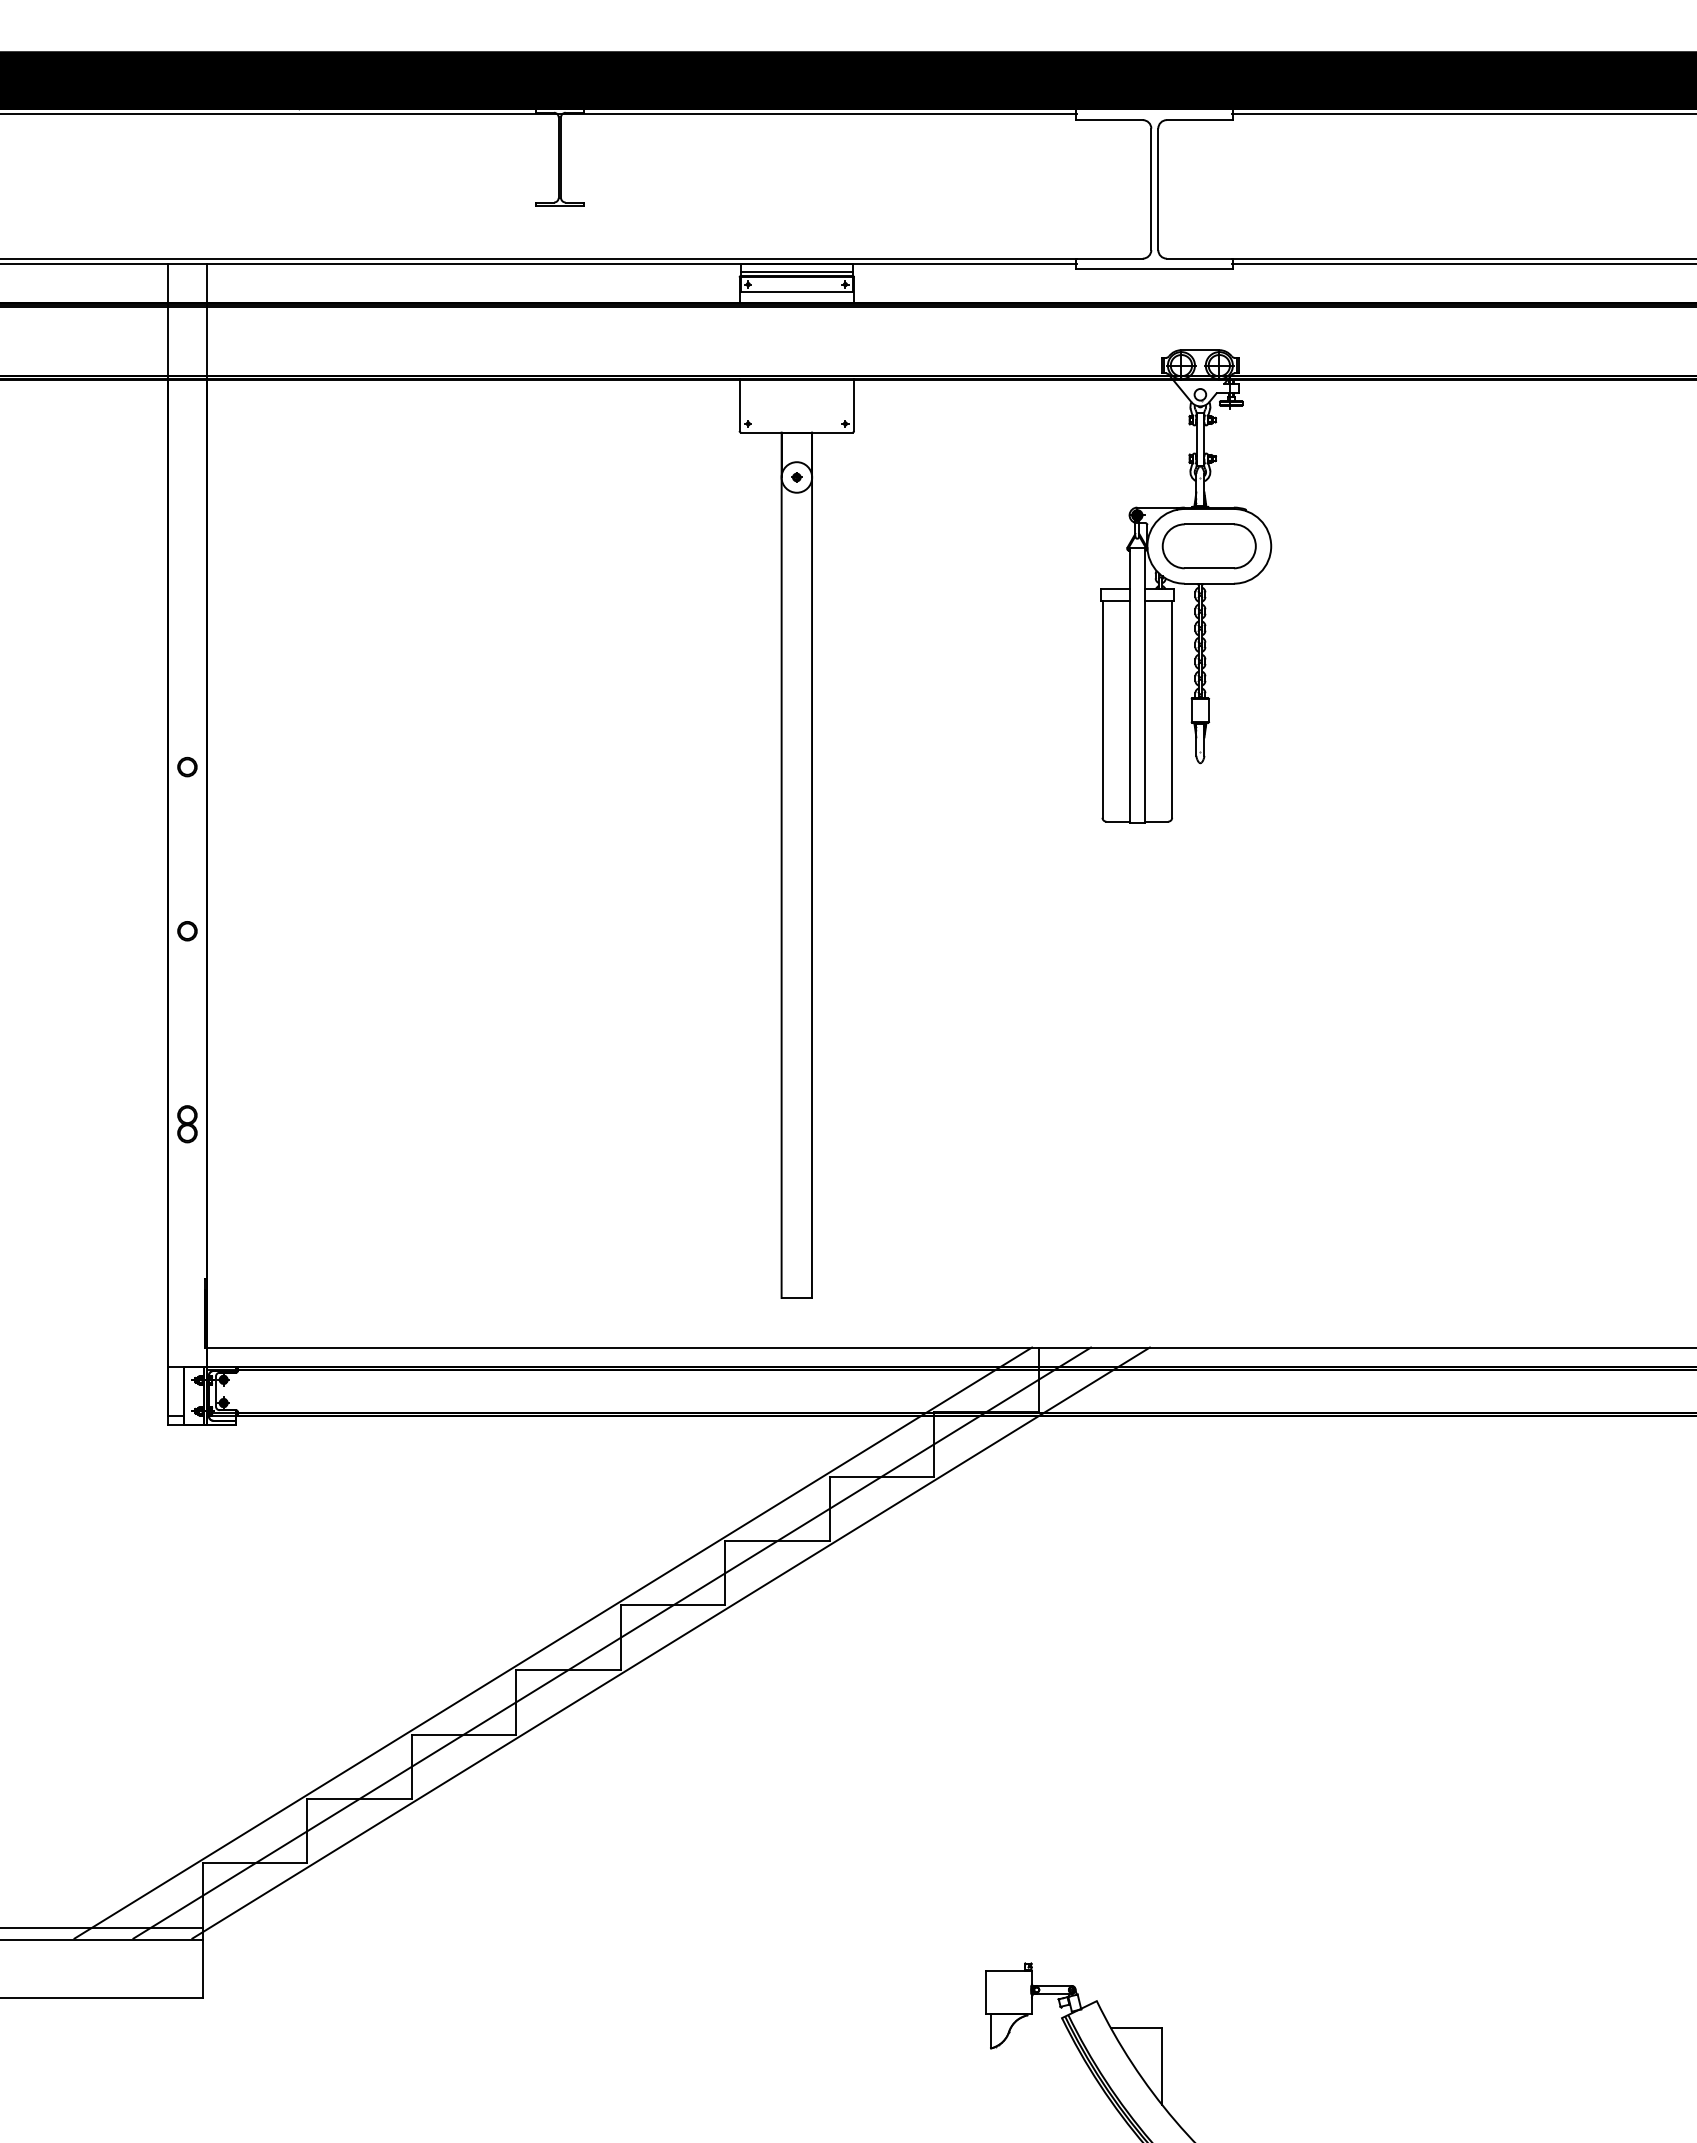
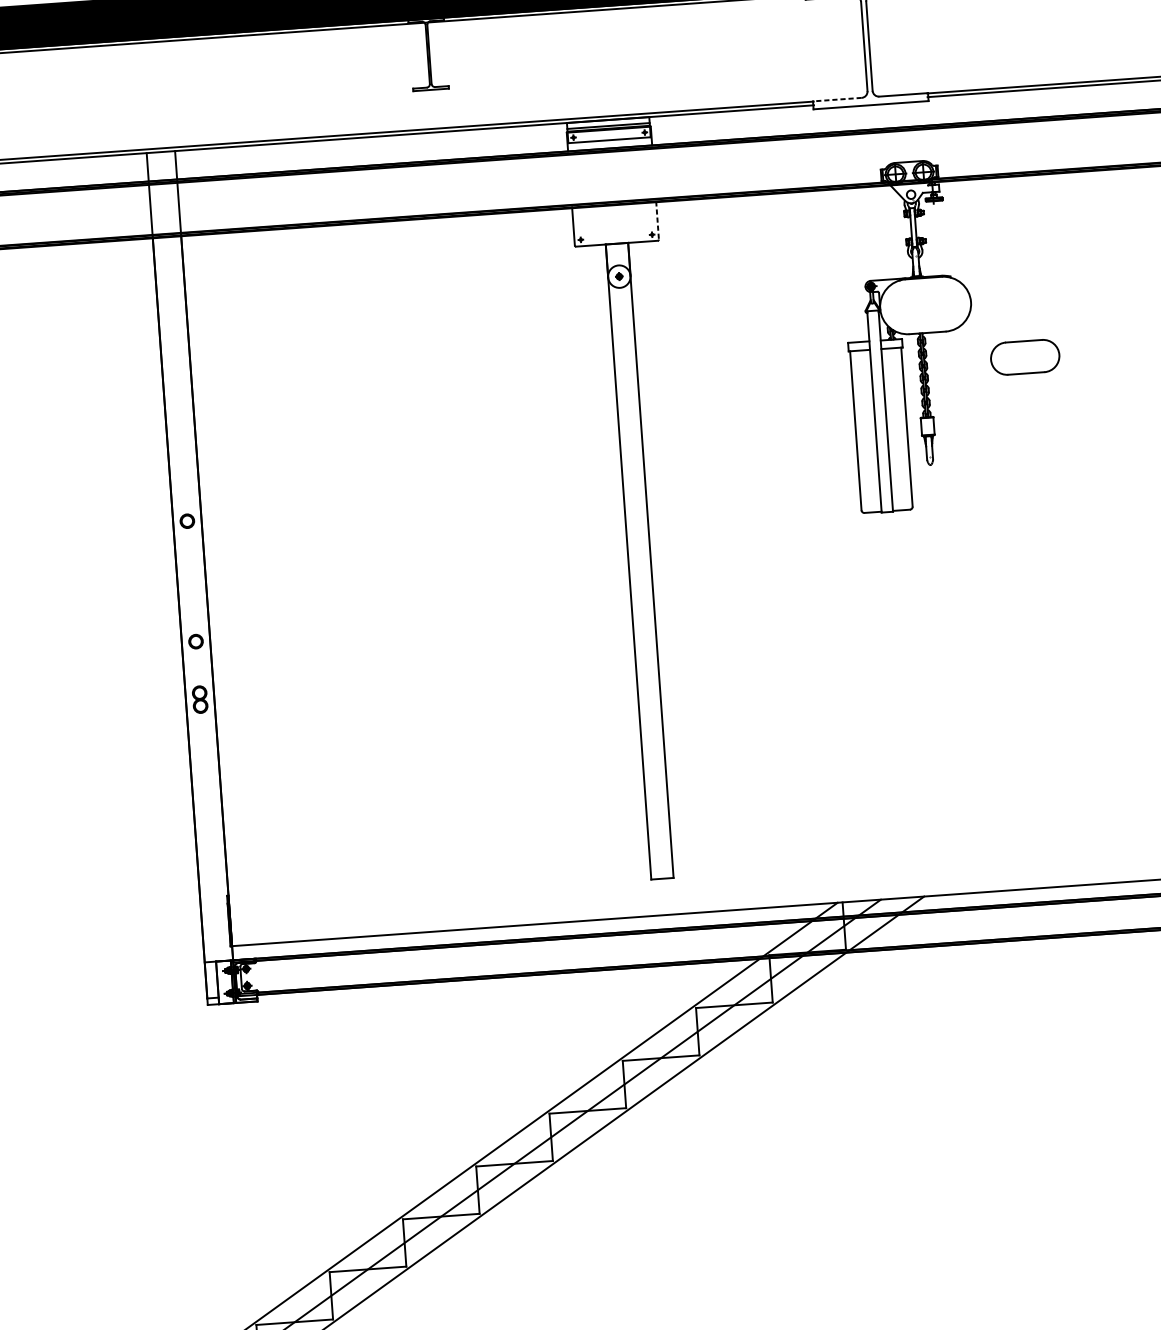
line: (1109, 258) -> (837, 99), solid -> dashed
line: (854, 405) -> (657, 220), solid -> dashed
part: (1208, 546) -> (1024, 357), moved
part: (187, 1124) -> (200, 699), moved

